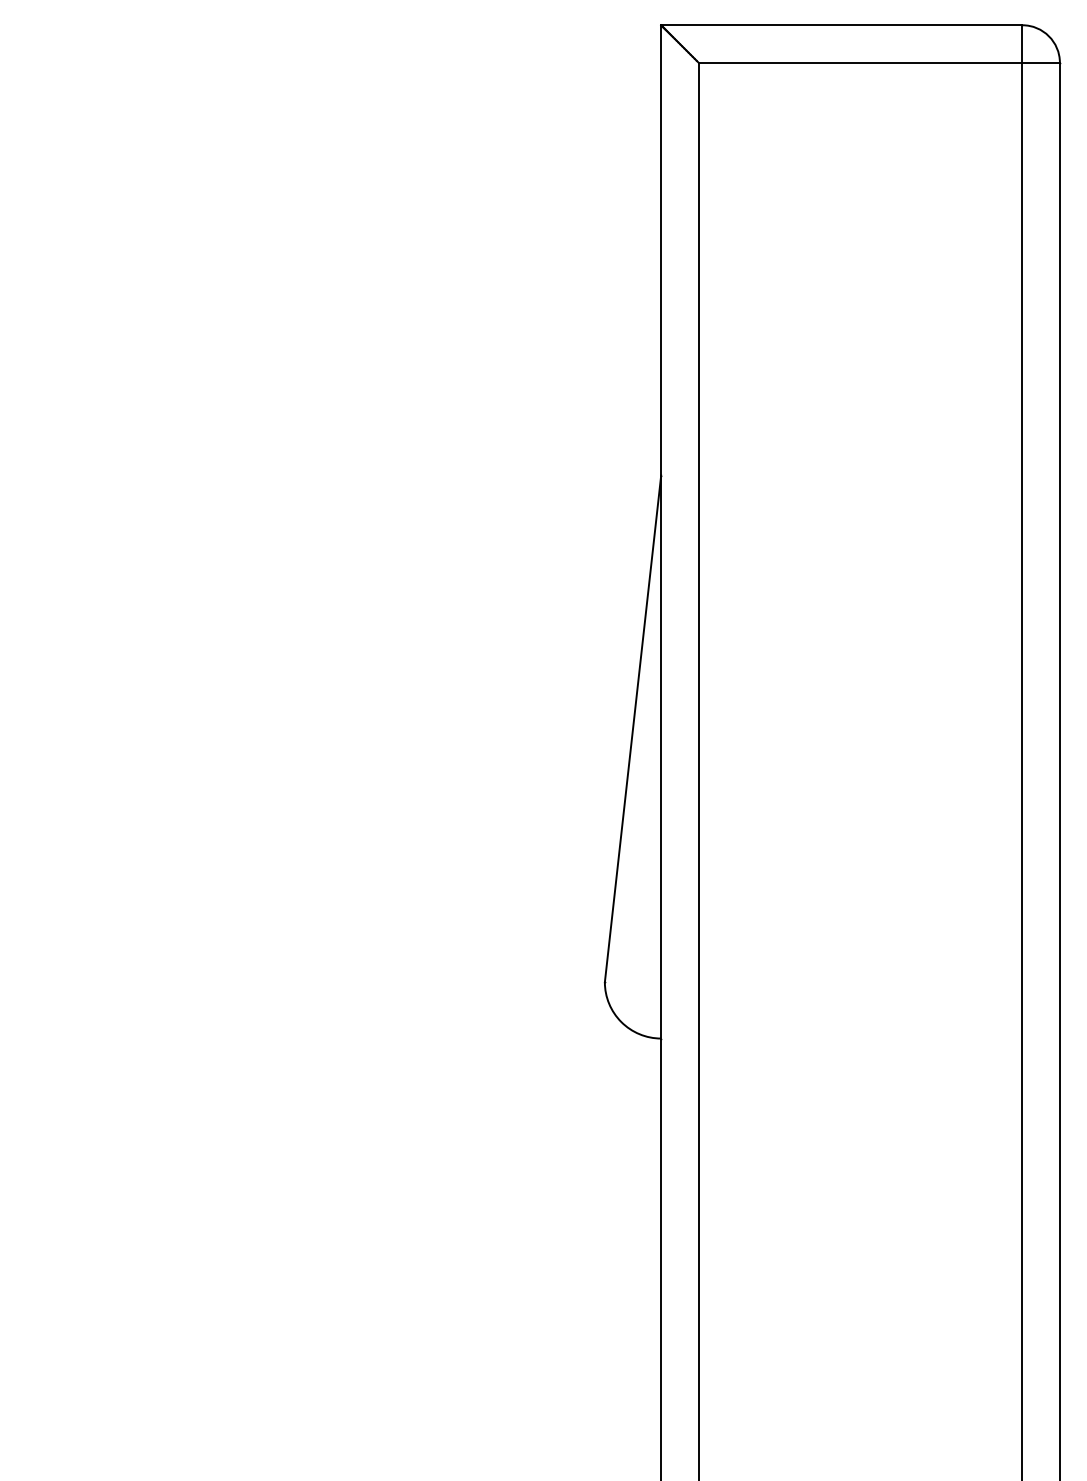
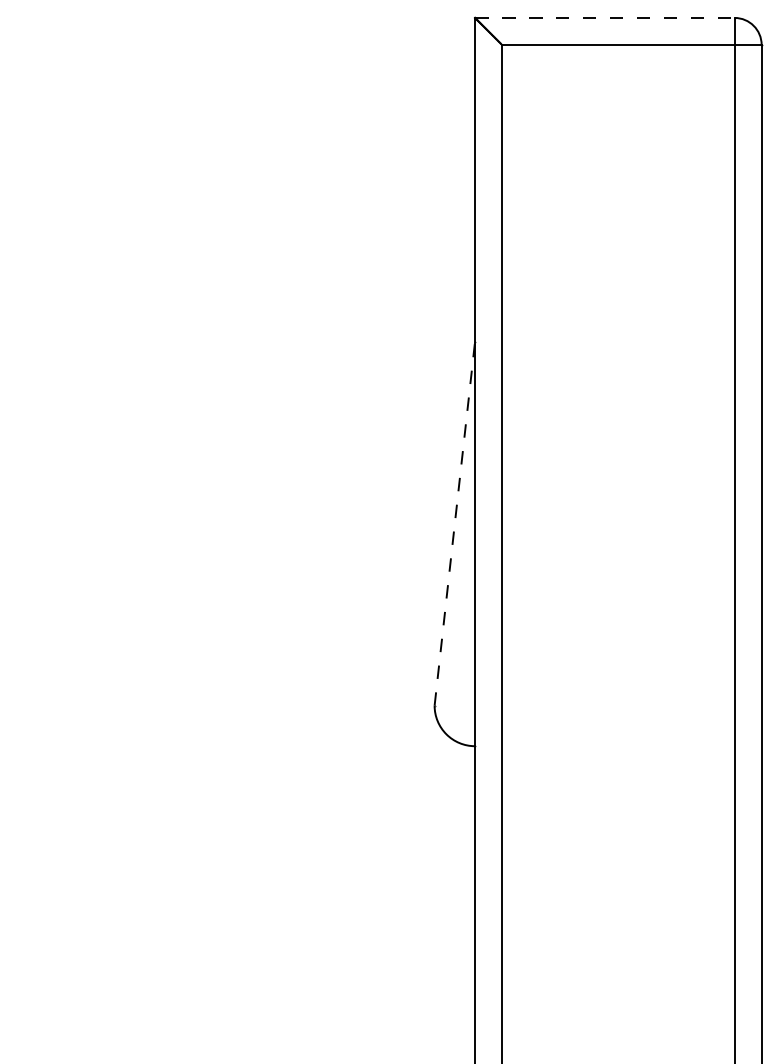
line: (841, 25) -> (604, 18), solid -> dashed
line: (633, 728) -> (455, 523), solid -> dashed

